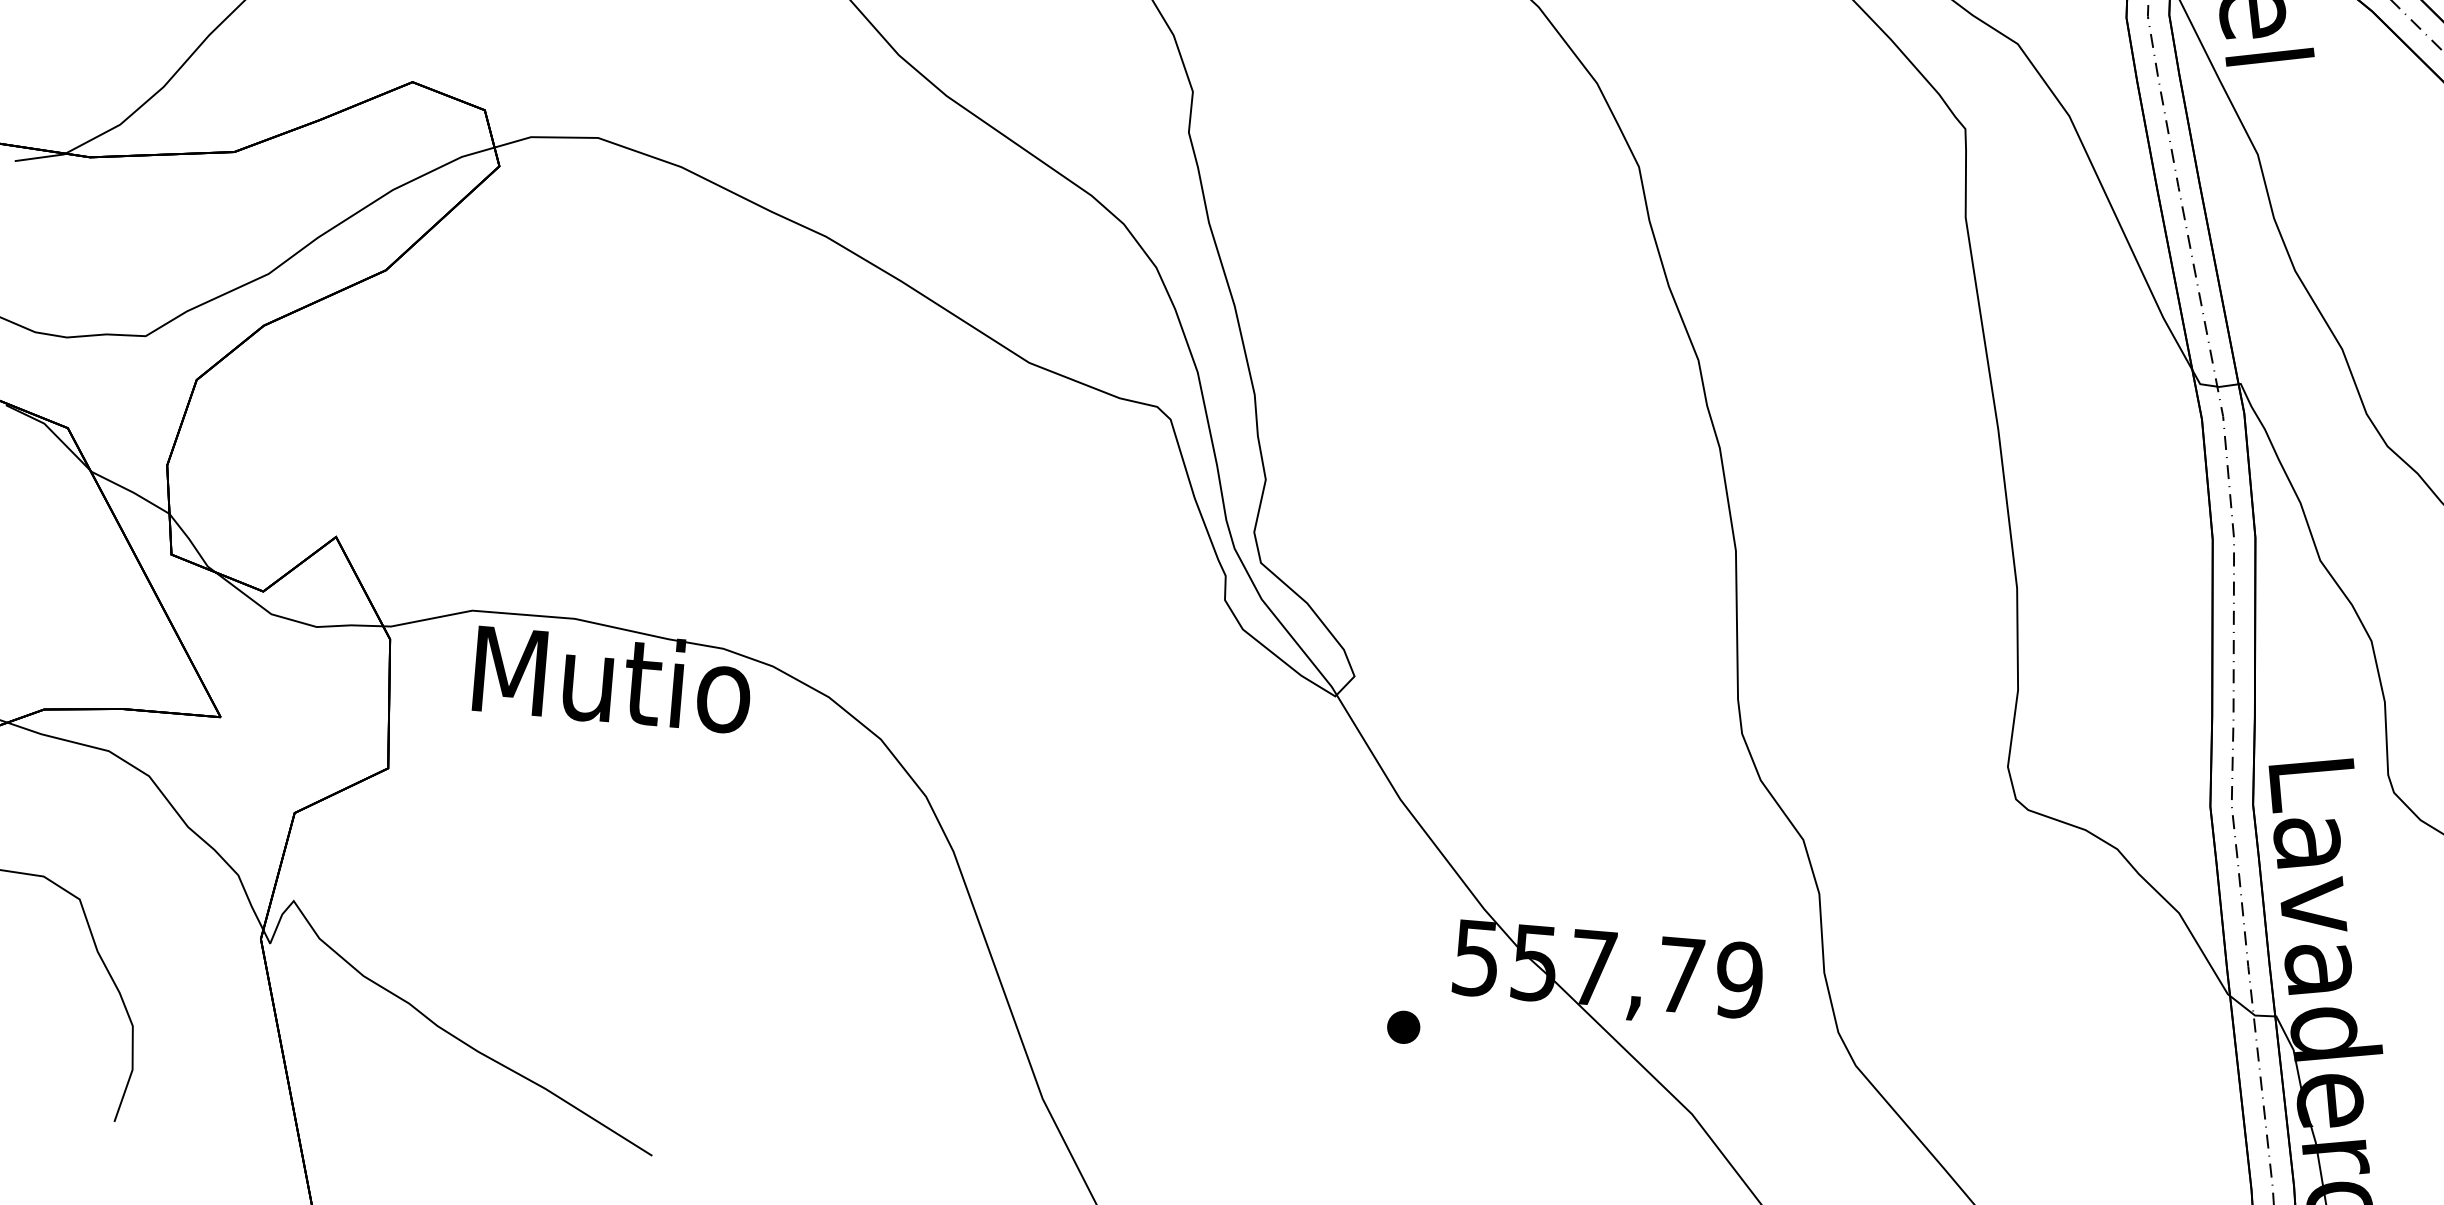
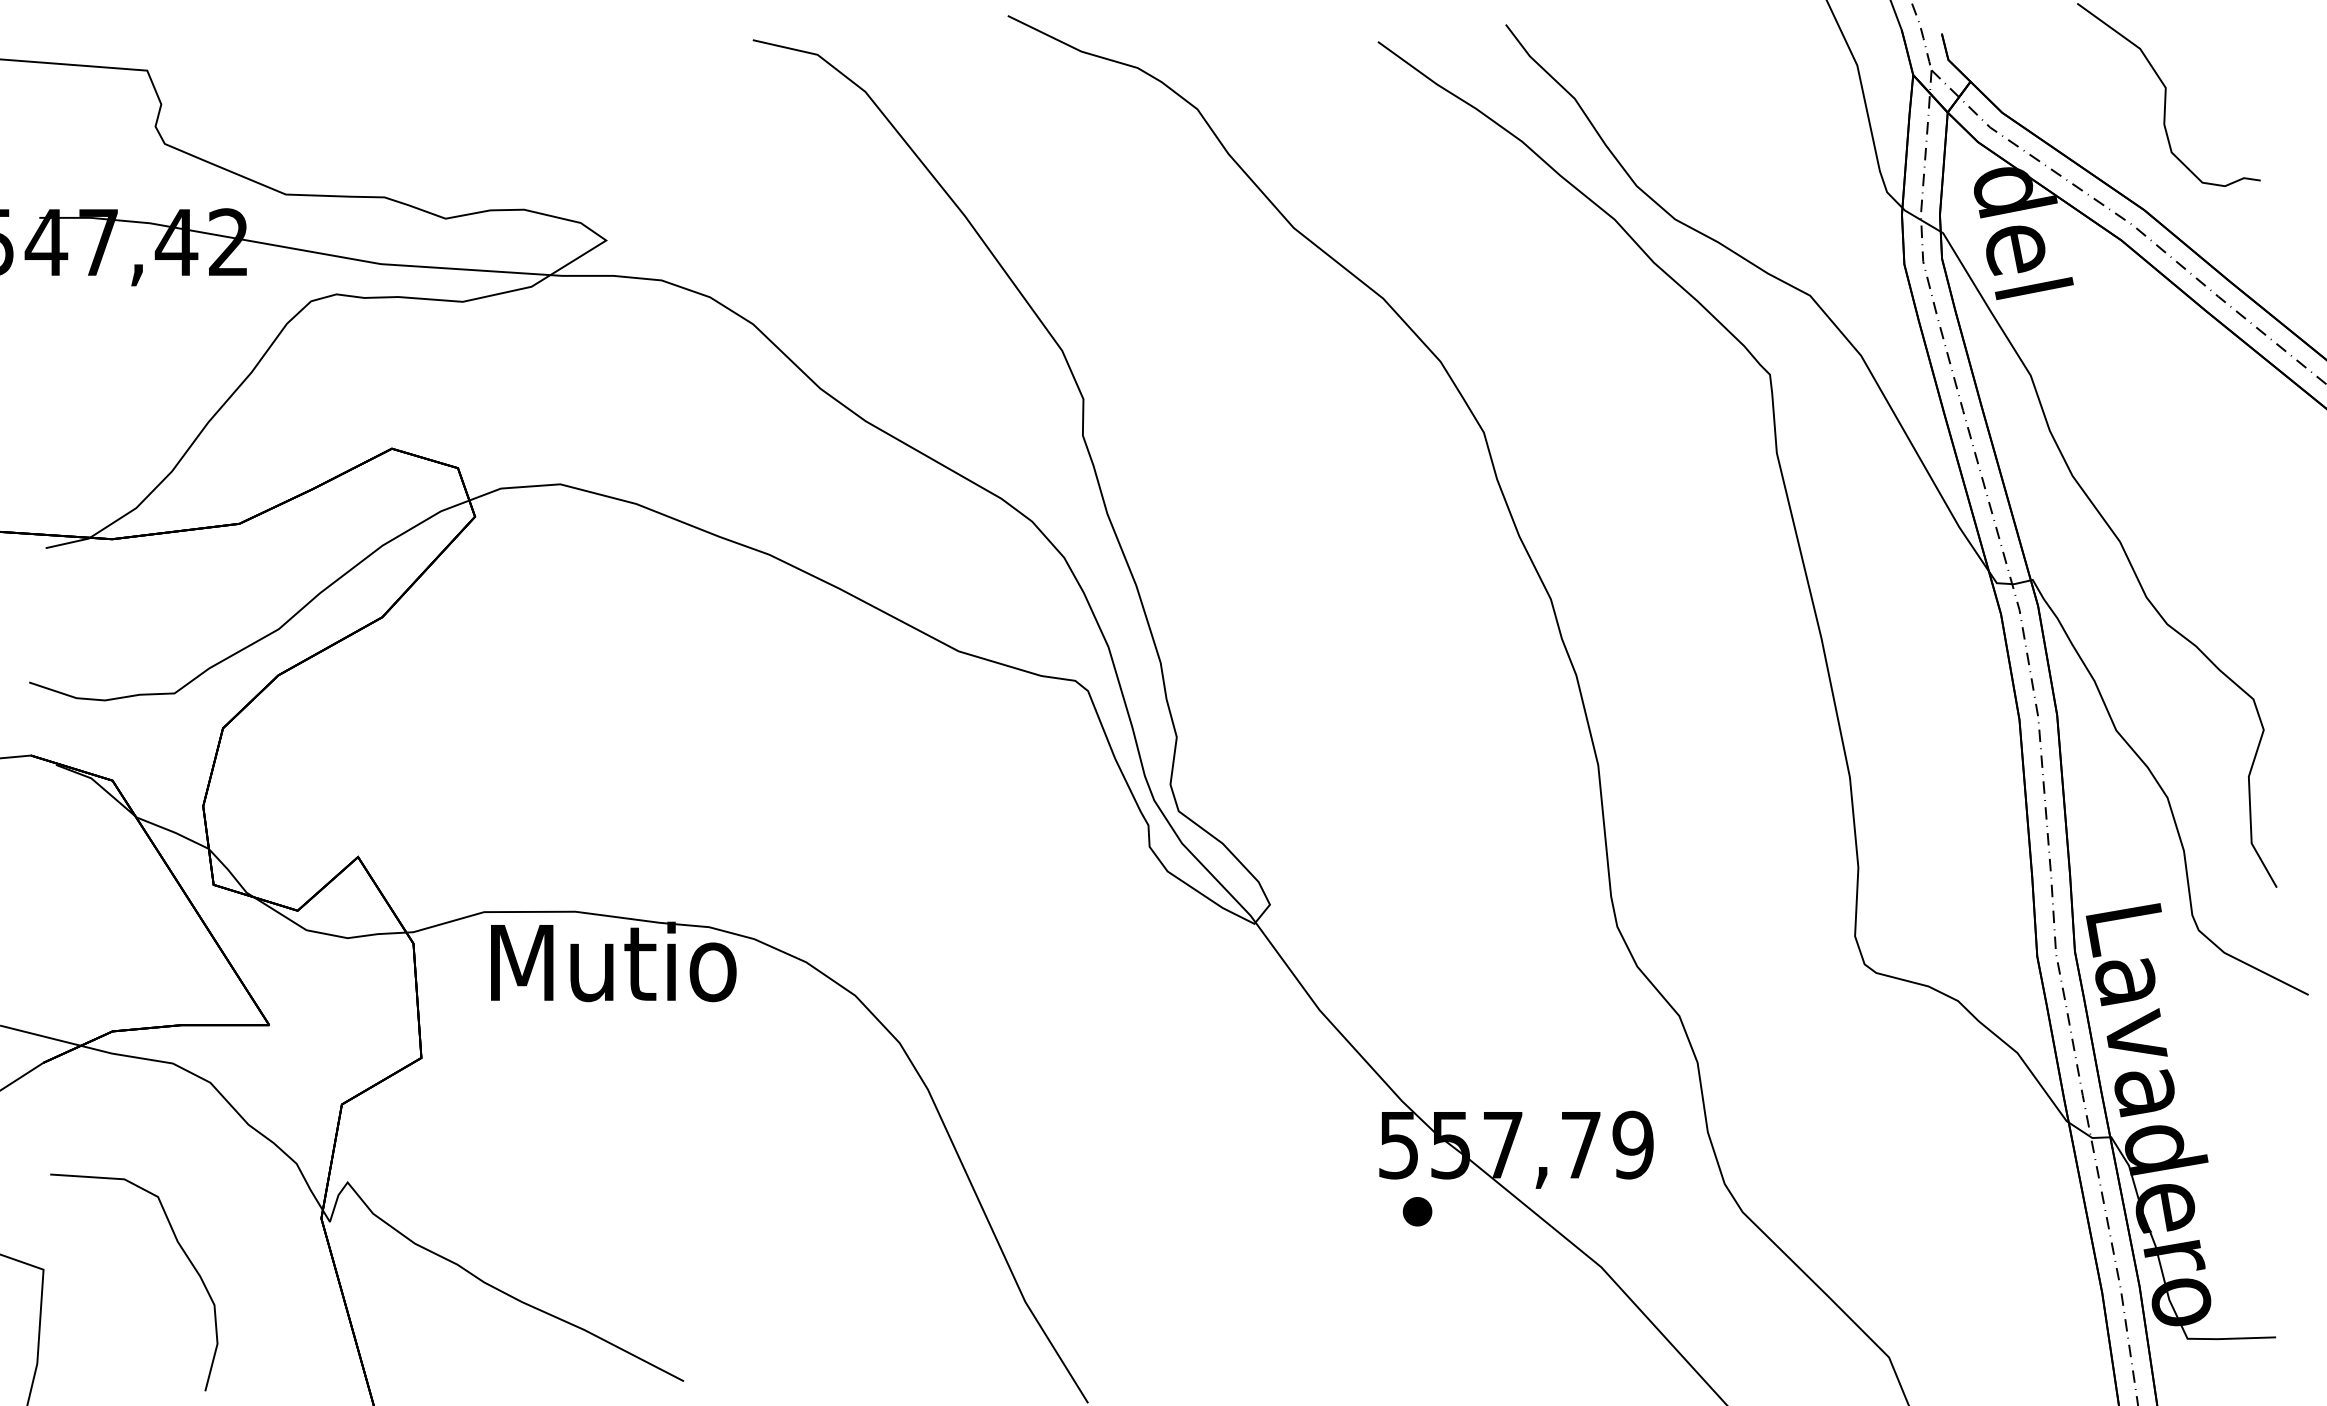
part: (1403, 1027) -> (1417, 1211), moved

